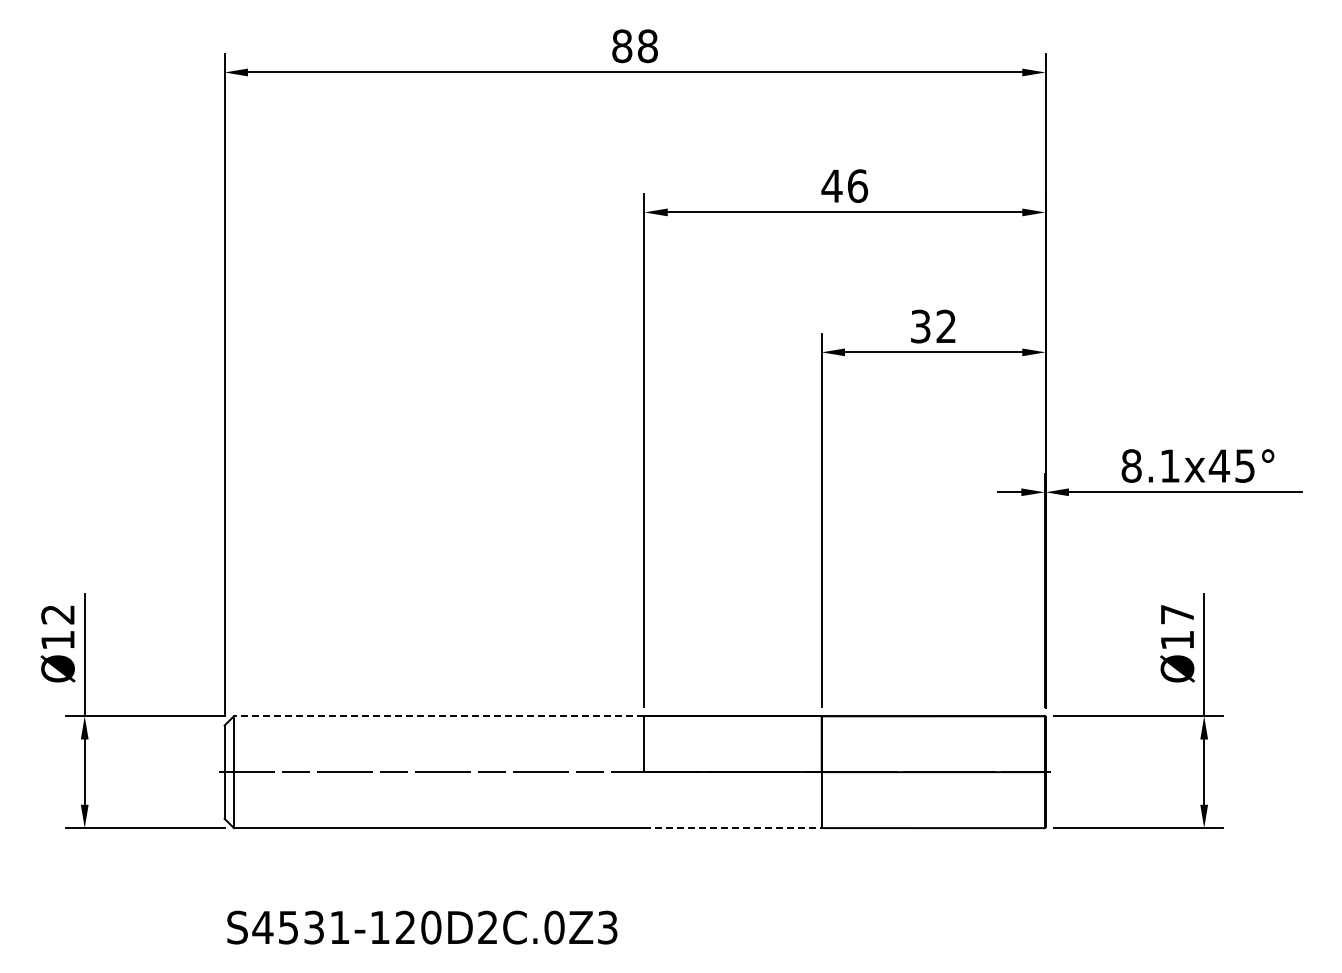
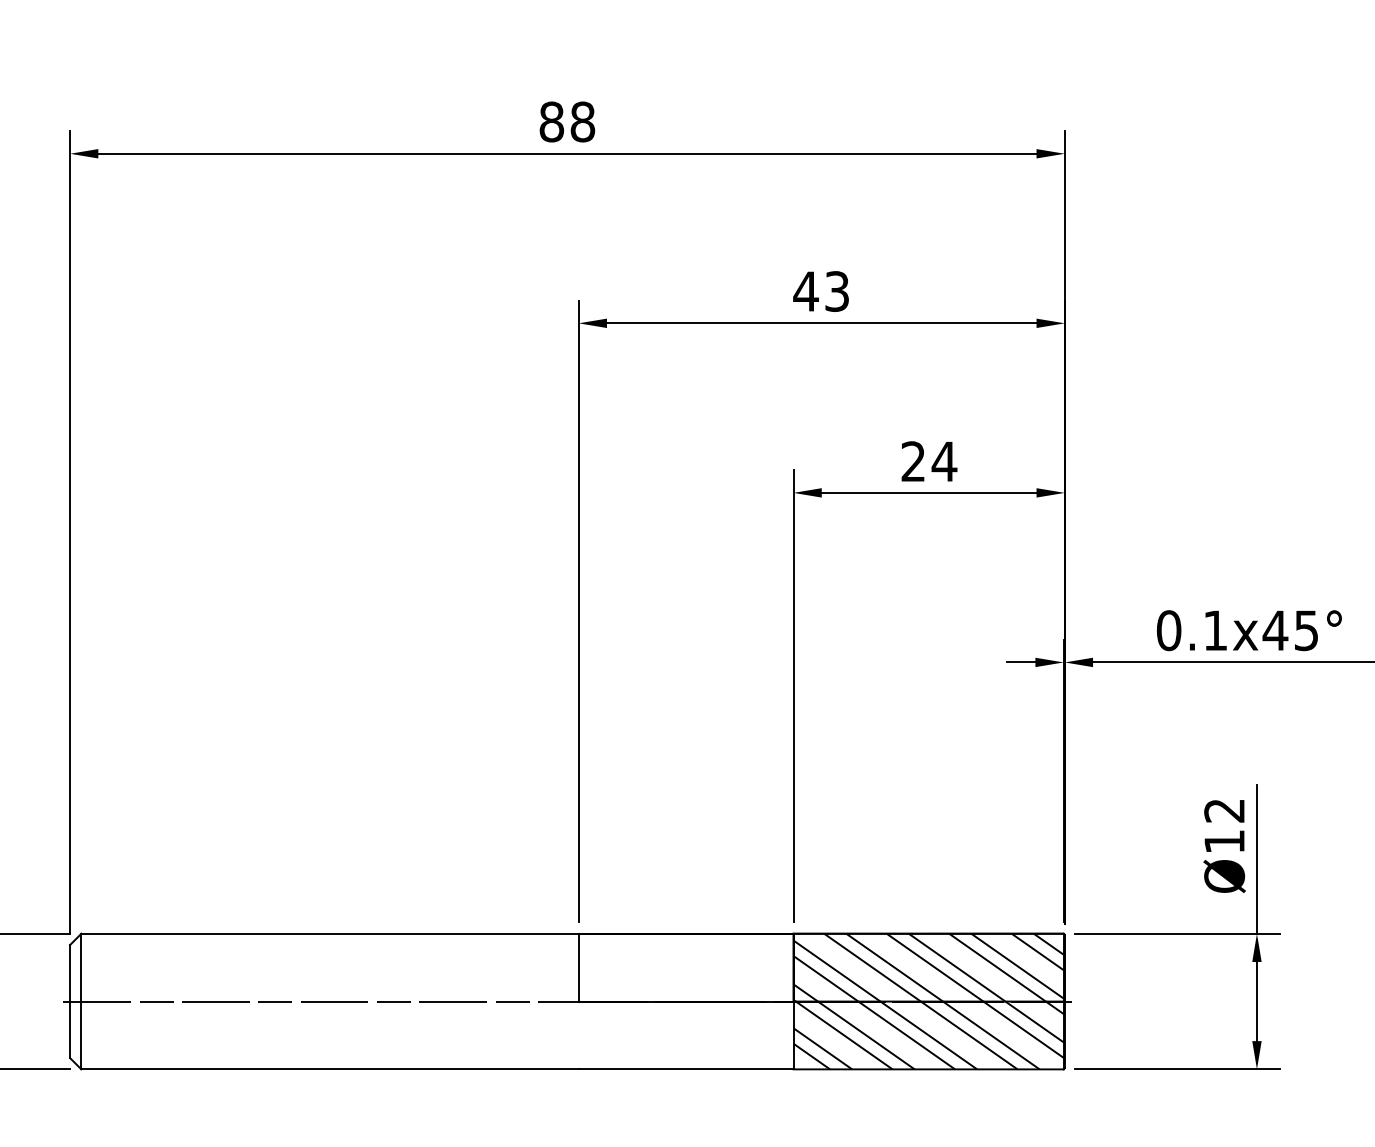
text: (857, 186) -> (836, 291), 46 -> 43
text: (933, 326) -> (928, 461), 32 -> 24
text: (1131, 465) -> (1168, 629), 8.1x45° -> 0.1x45°
text: (1176, 614) -> (1223, 810), Ø17 -> Ø12
line: (438, 716) -> (329, 934), dashed -> solid
hatch: (933, 772) -> (928, 1001), added
line: (733, 828) -> (686, 1069), dashed -> solid

